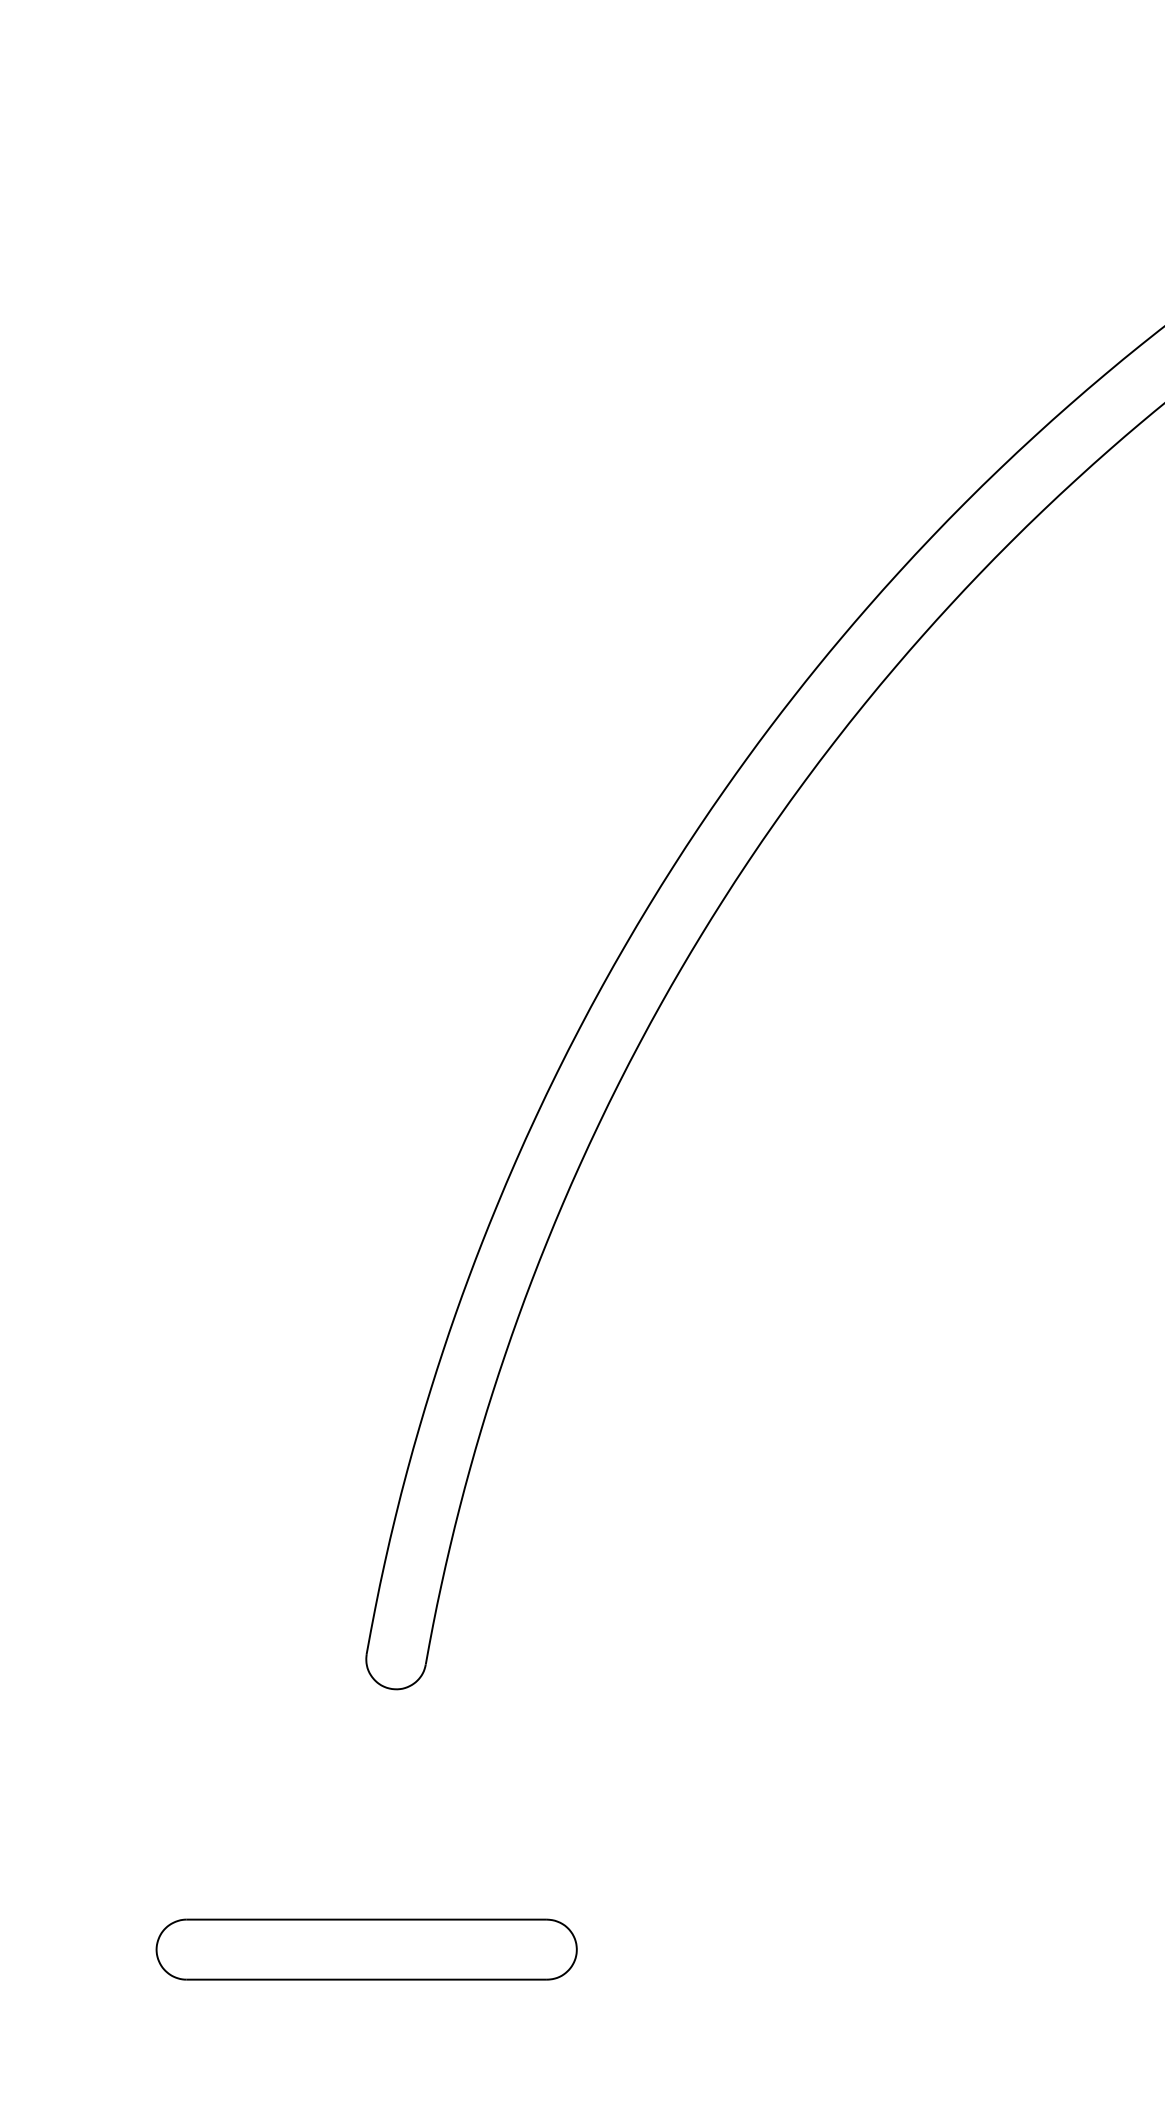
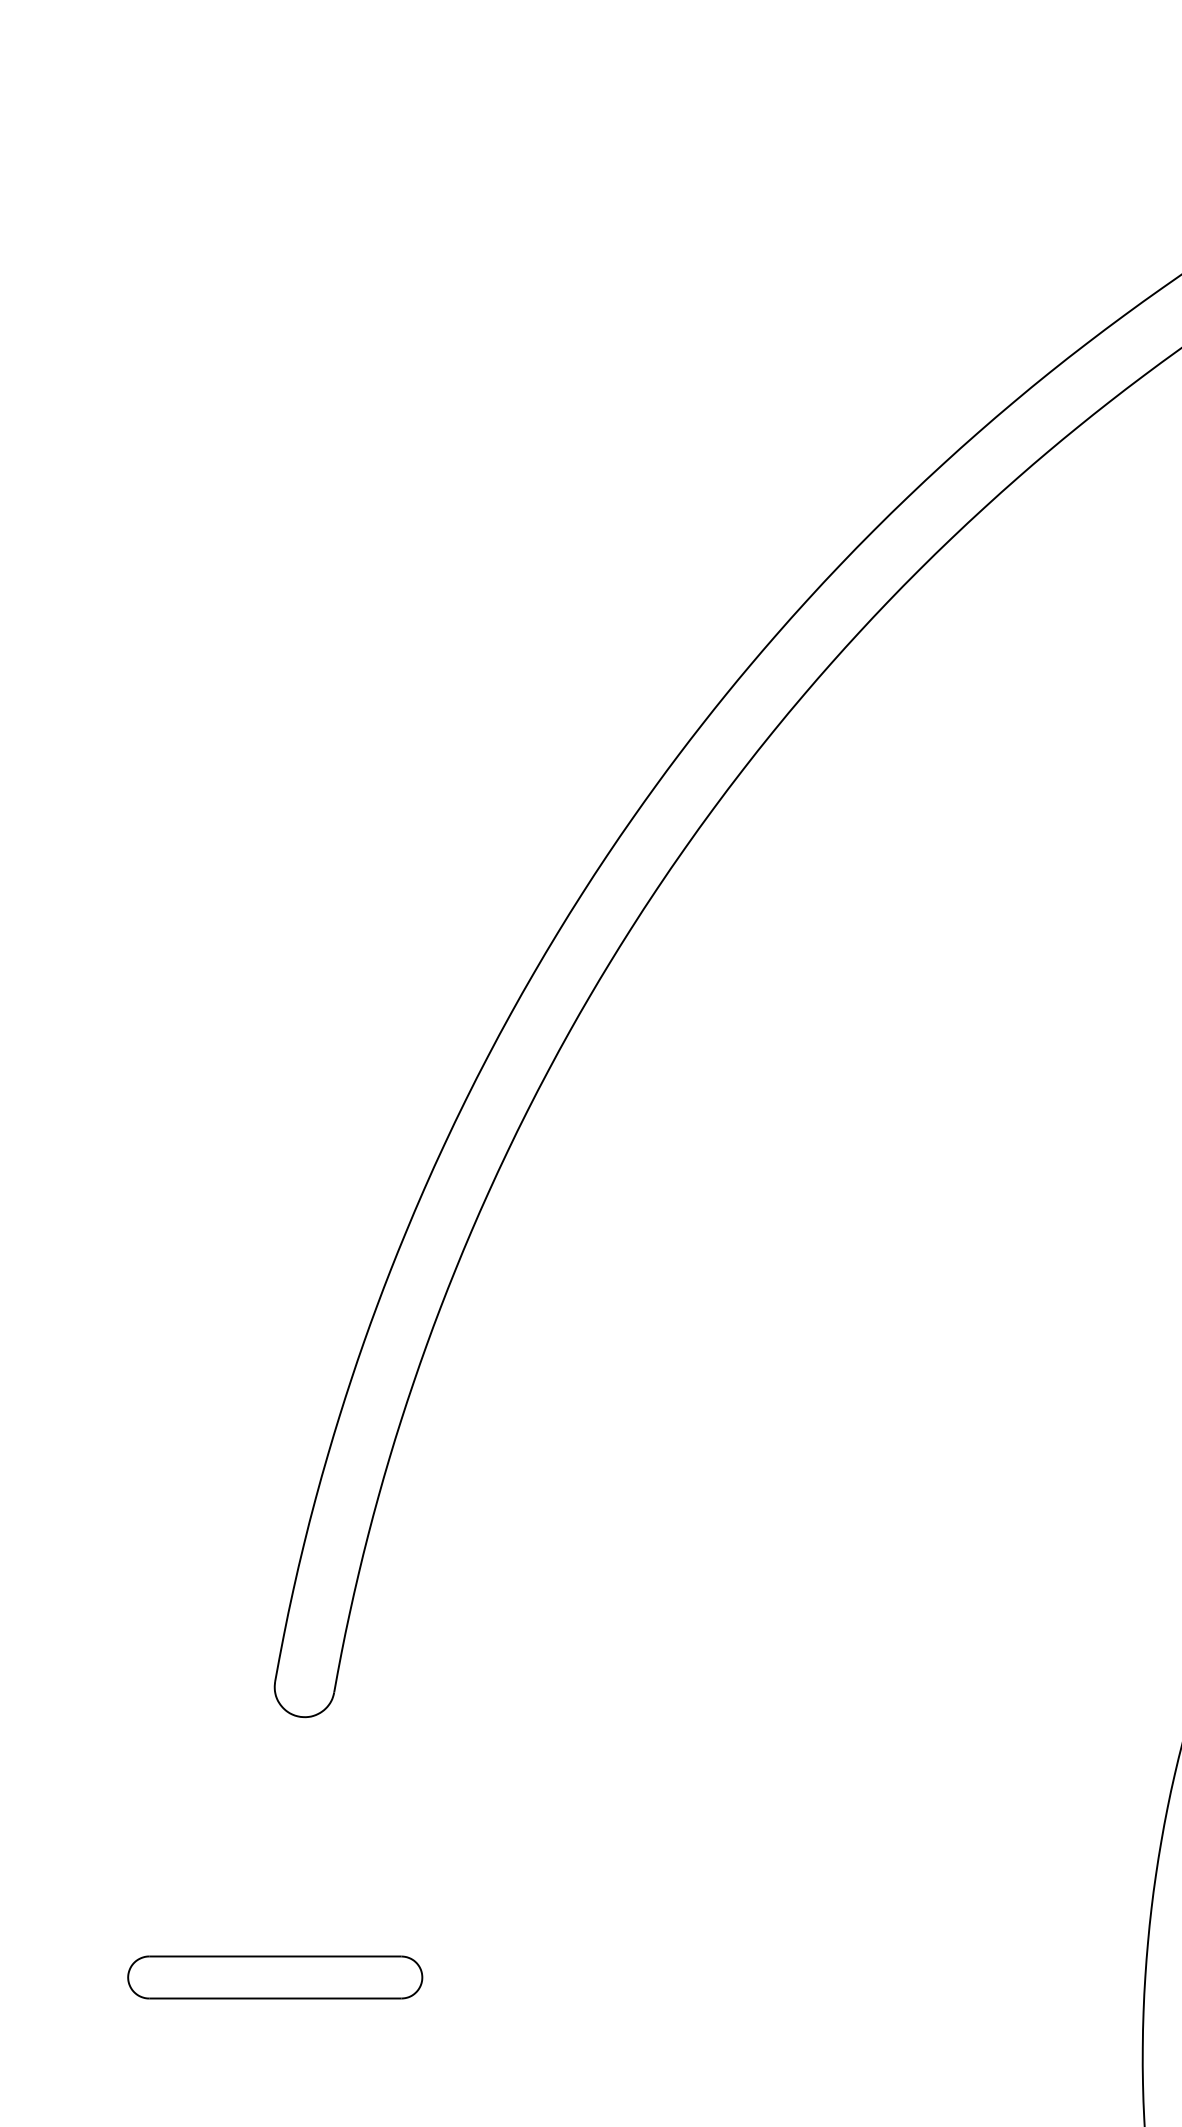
part: (367, 1949) -> (275, 1977), size x0.7

